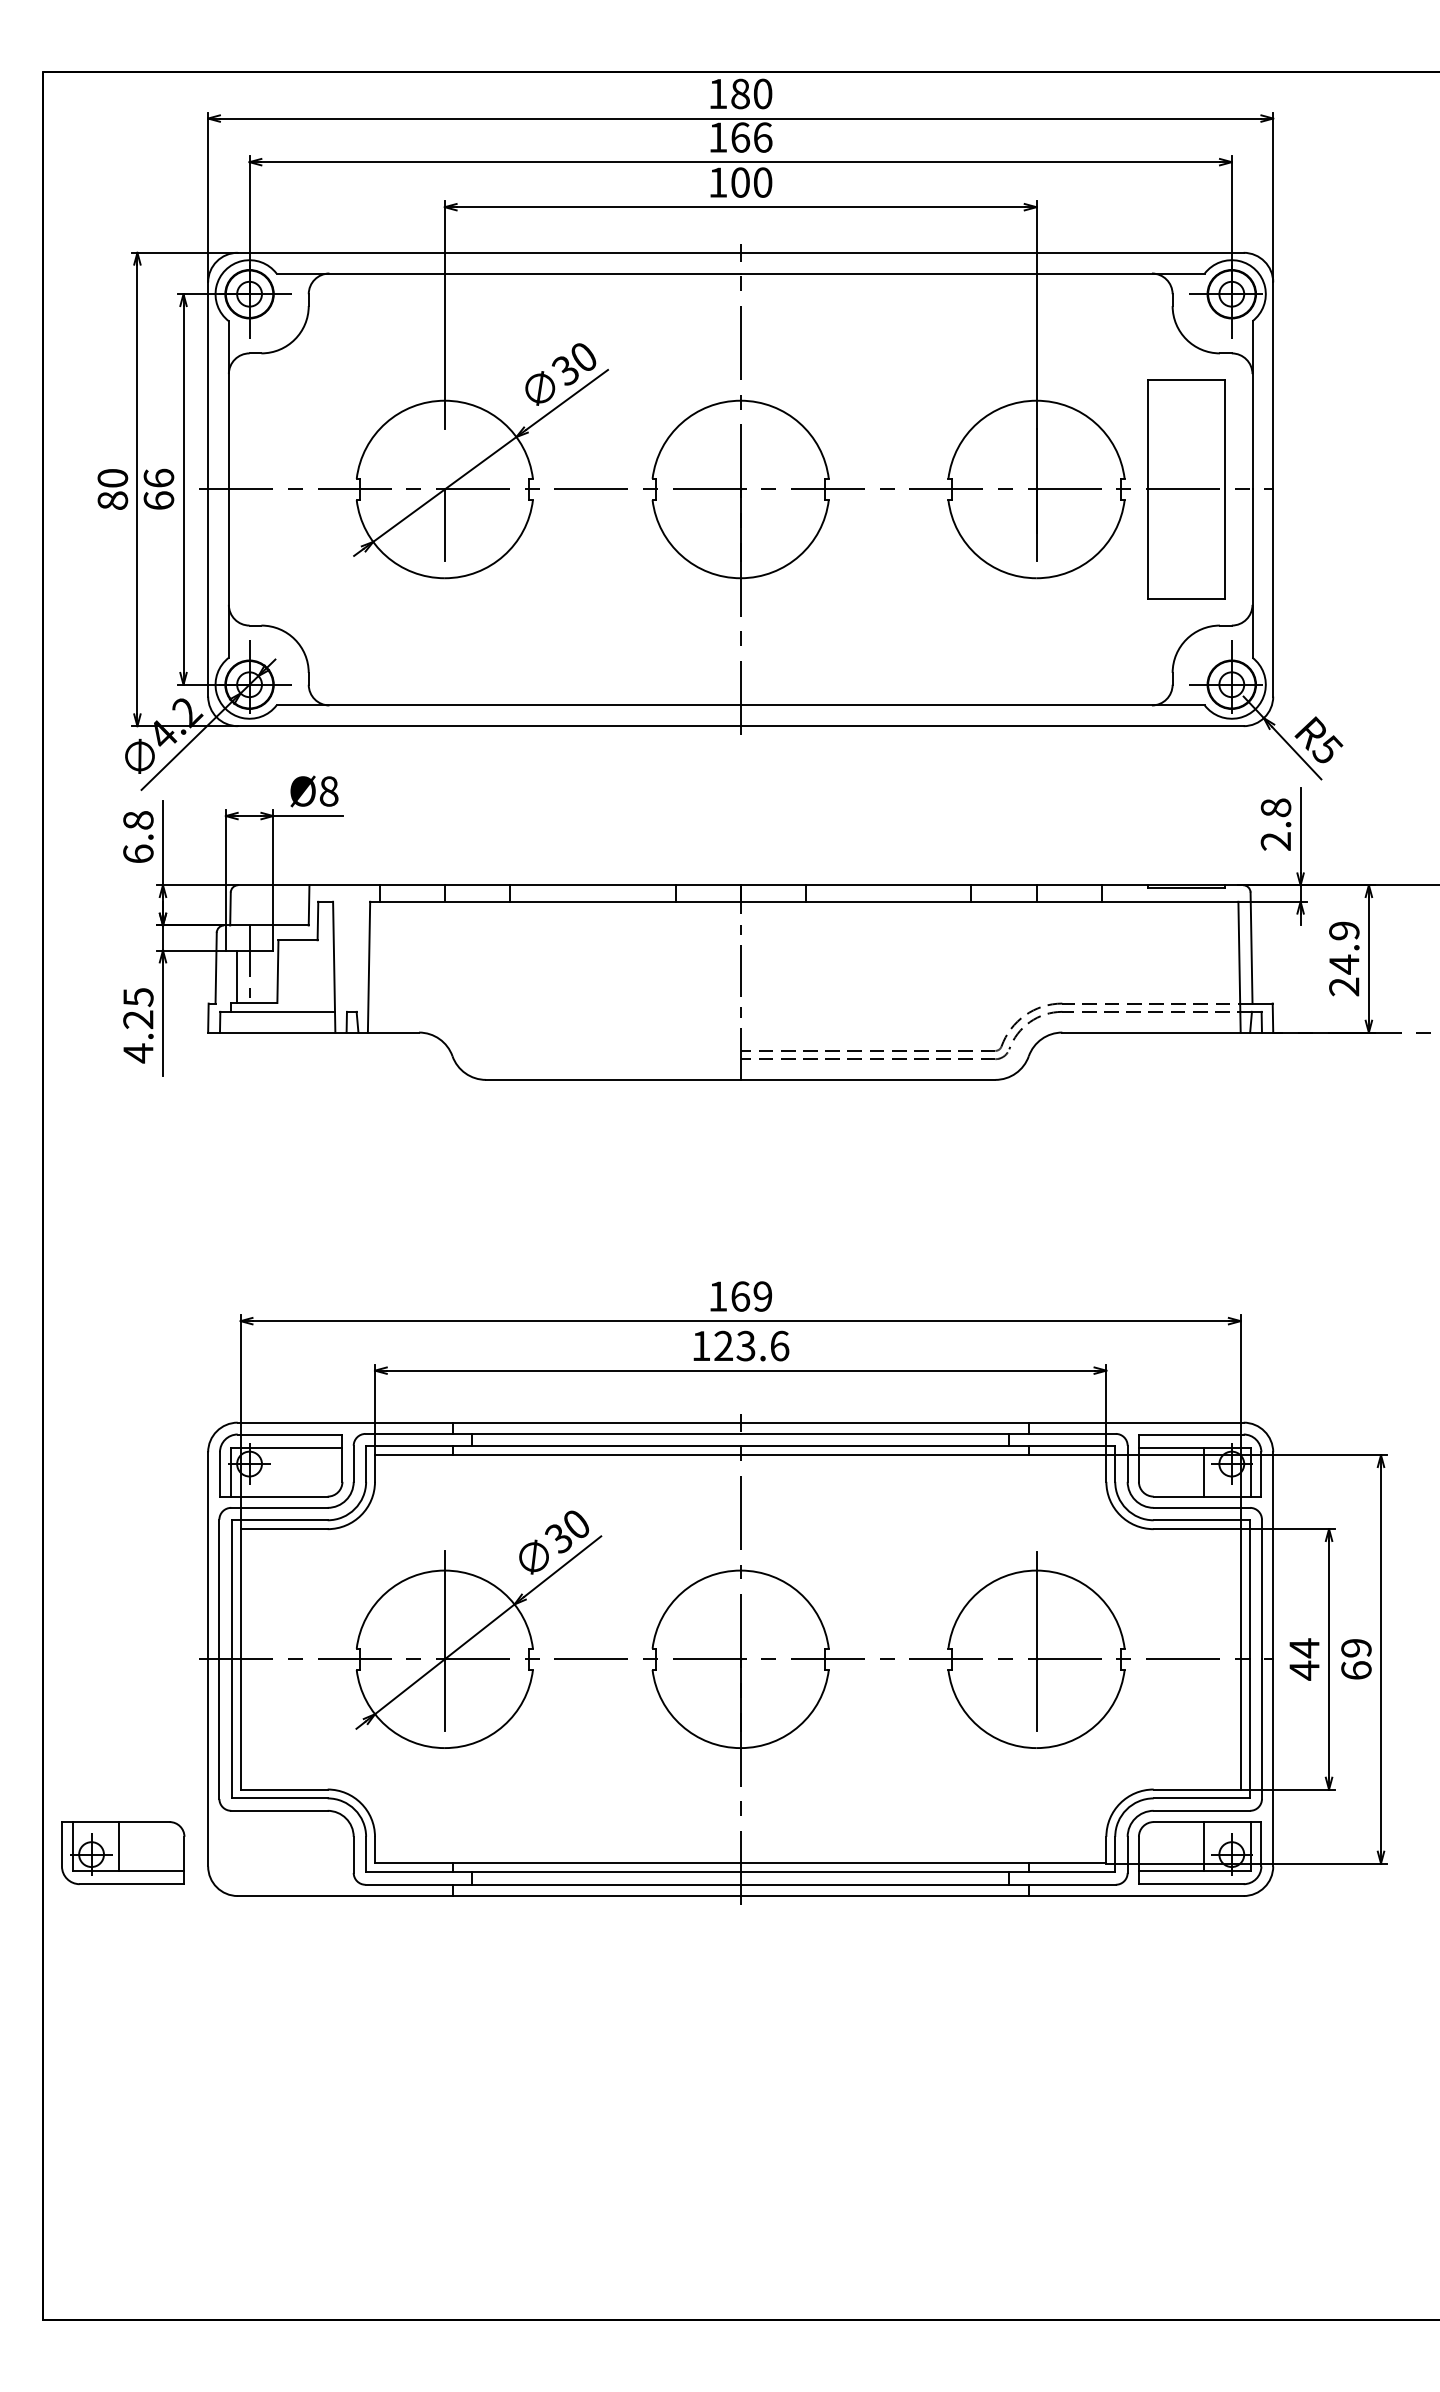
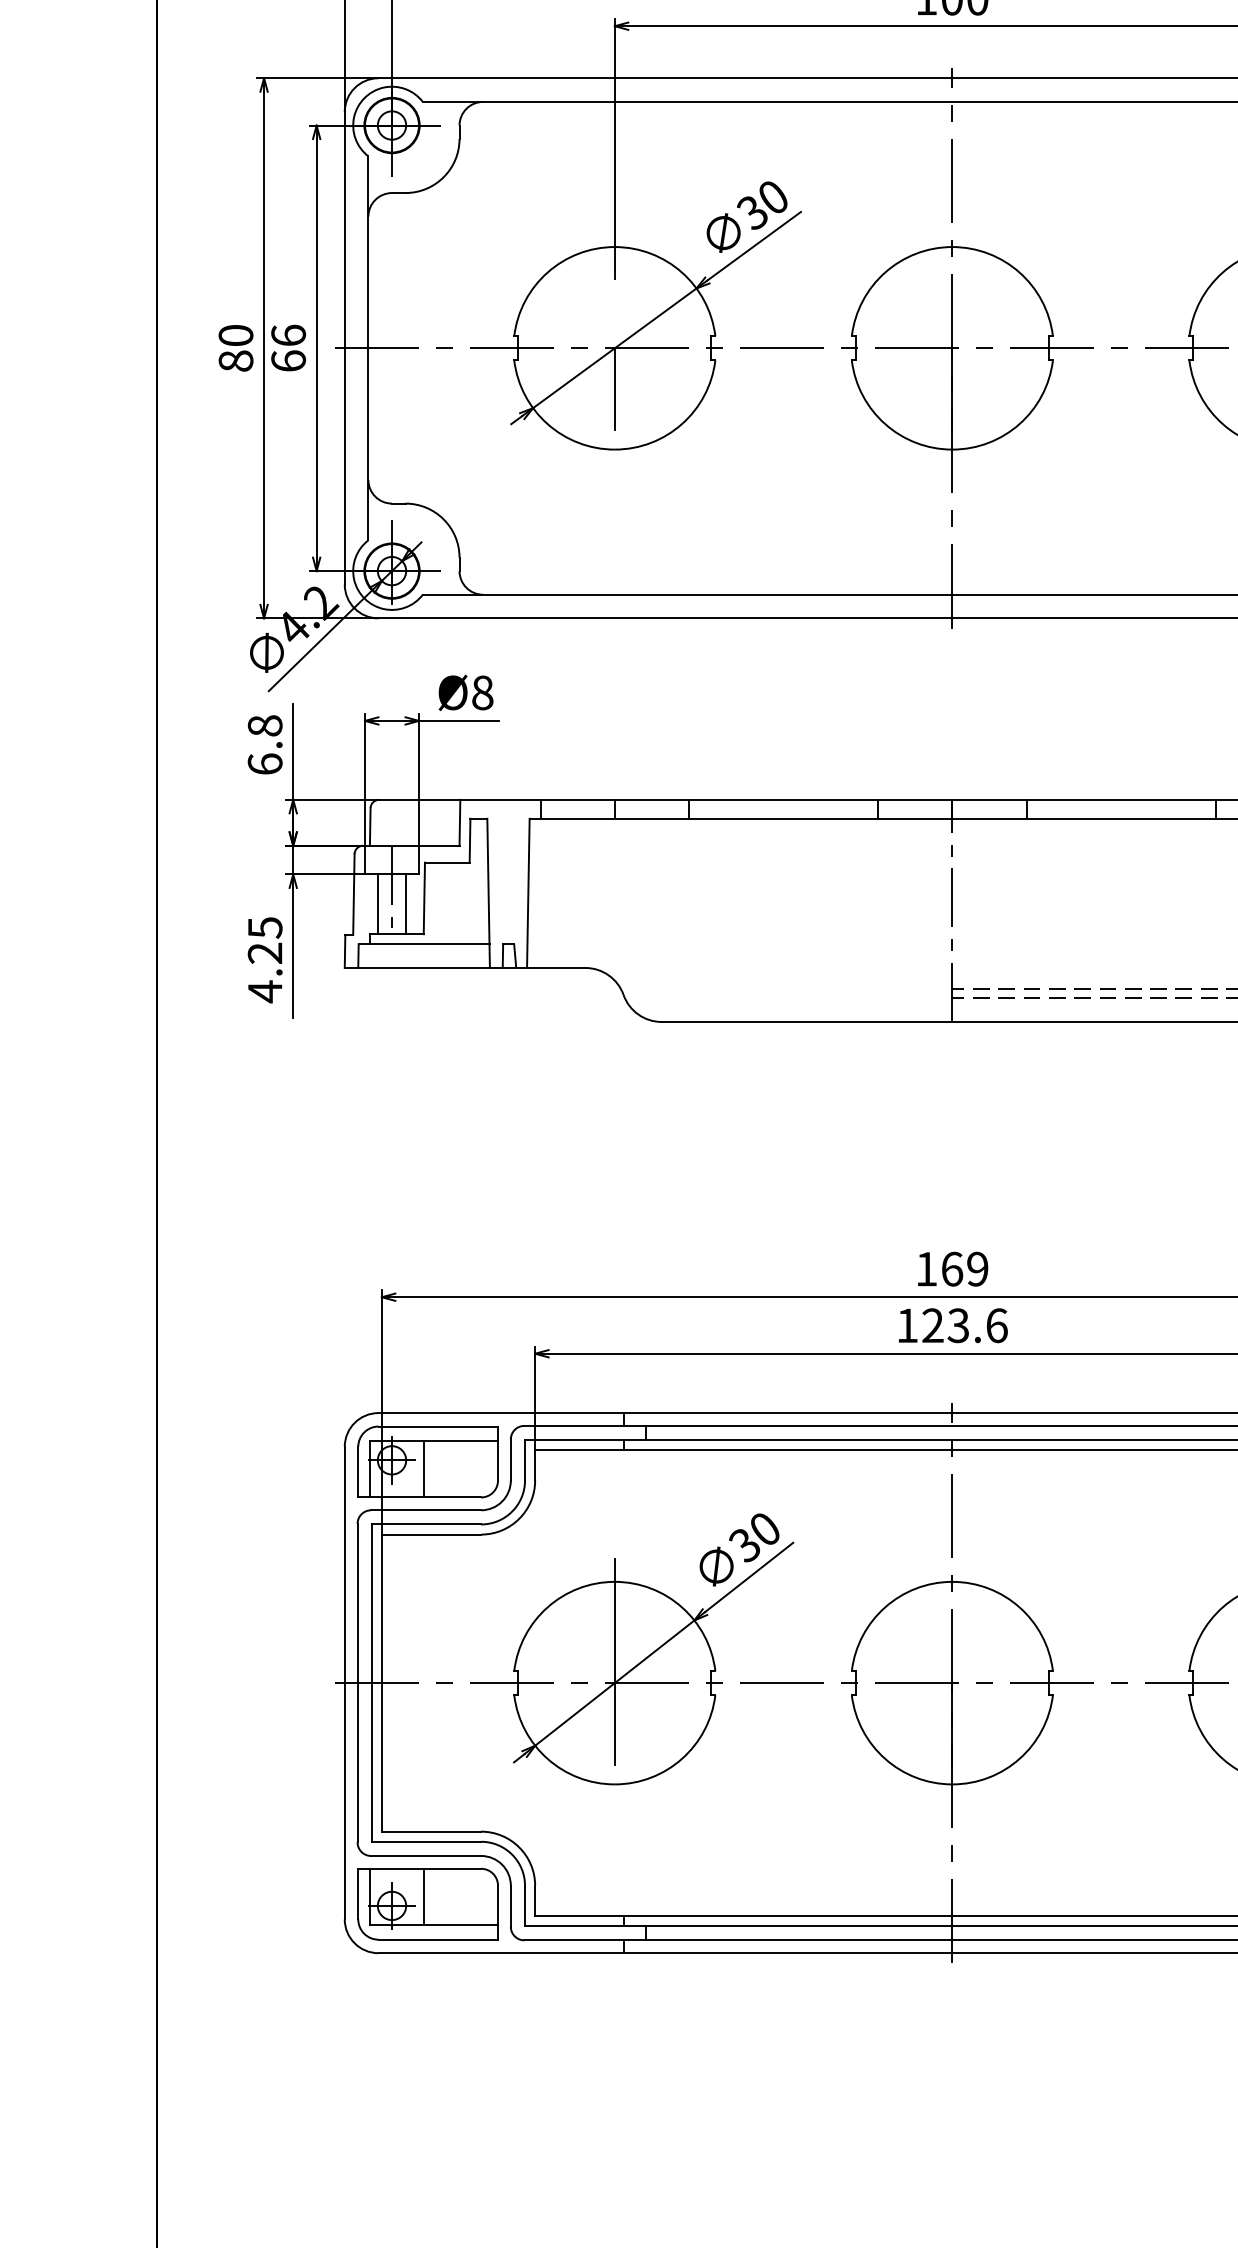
line: (262, 976) -> (406, 904), added
line: (277, 1471) -> (423, 1468), added
part: (123, 1852) -> (428, 1903), moved

